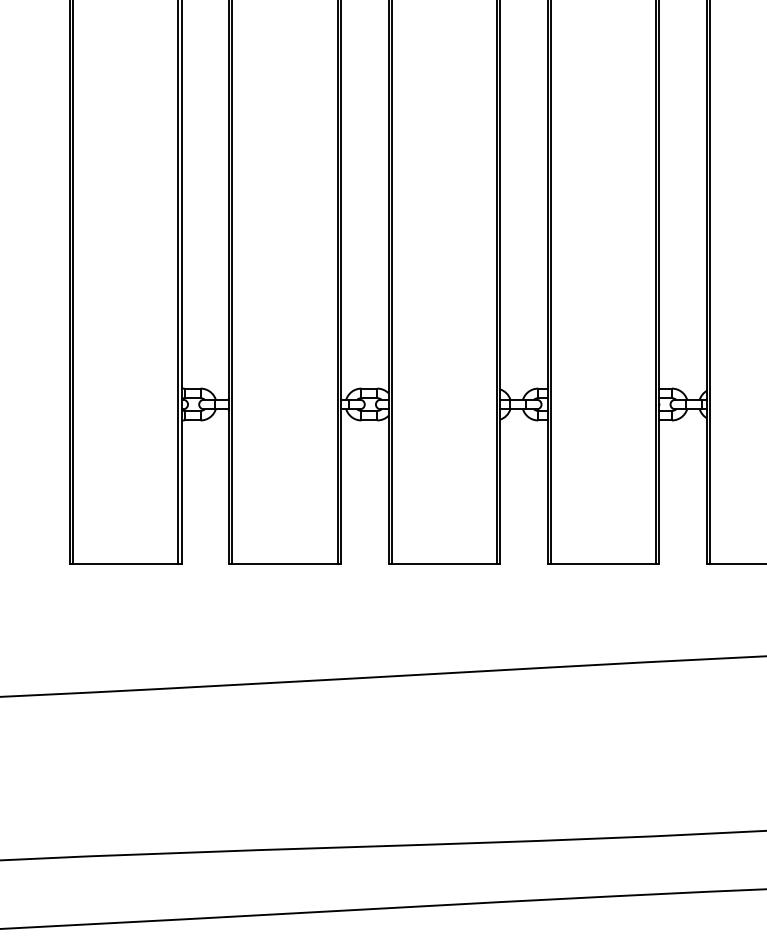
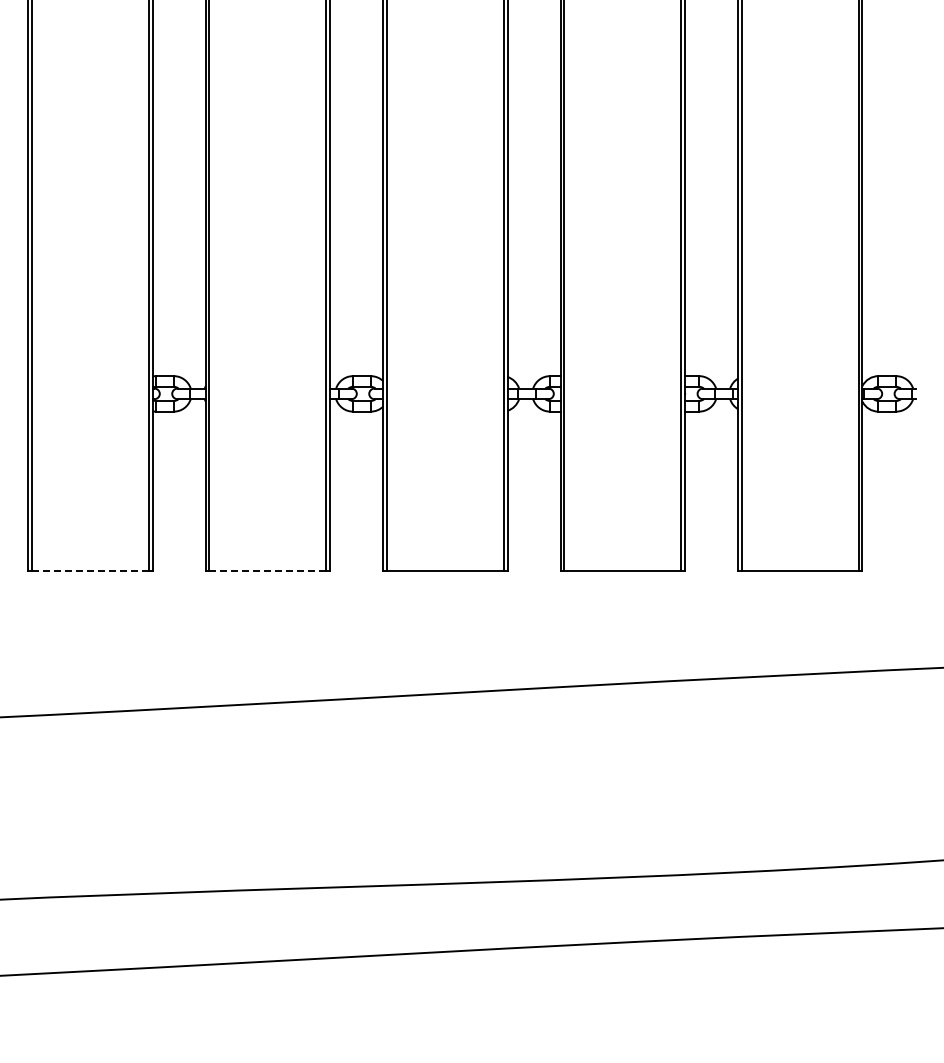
line: (125, 563) -> (90, 571), solid -> dashed
line: (284, 563) -> (267, 571), solid -> dashed

